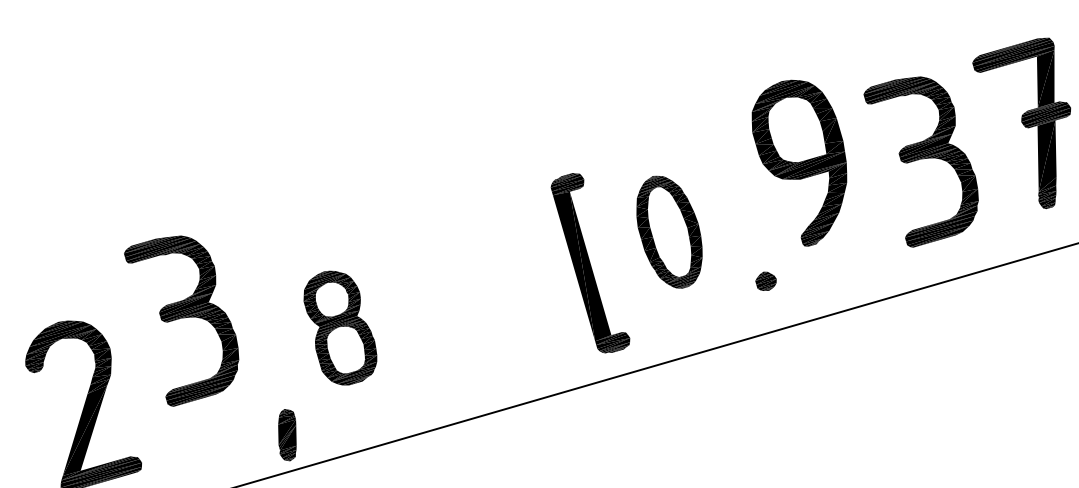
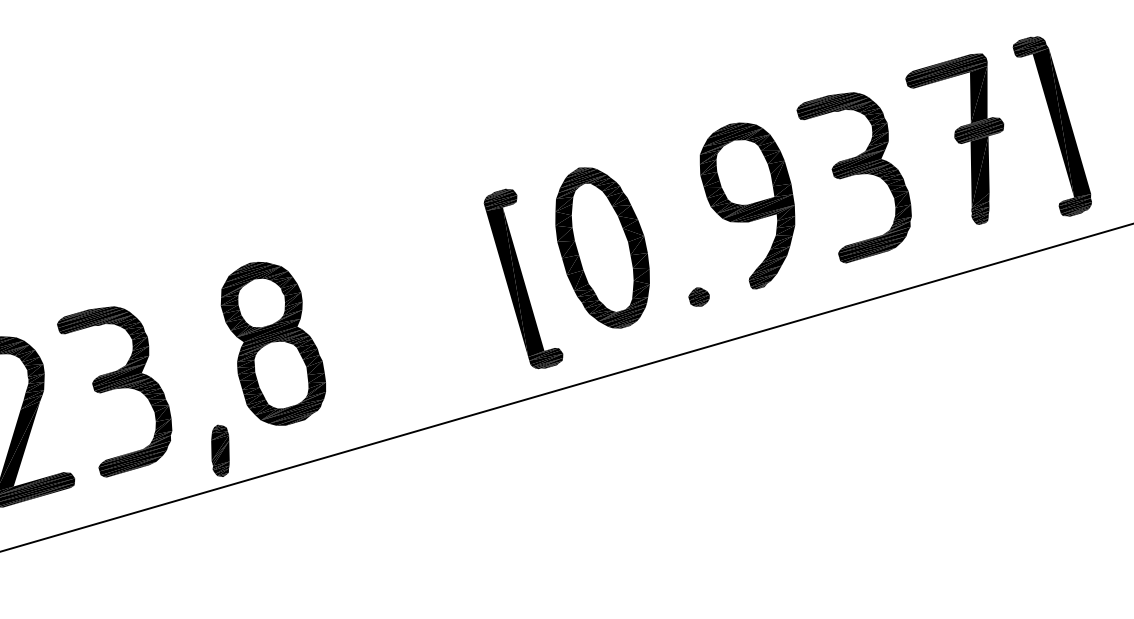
part: (799, 162) -> (747, 205), moved
part: (669, 231) -> (602, 247), size x1.43
part: (181, 320) -> (114, 391), moved
part: (340, 327) -> (273, 343), size x1.43

